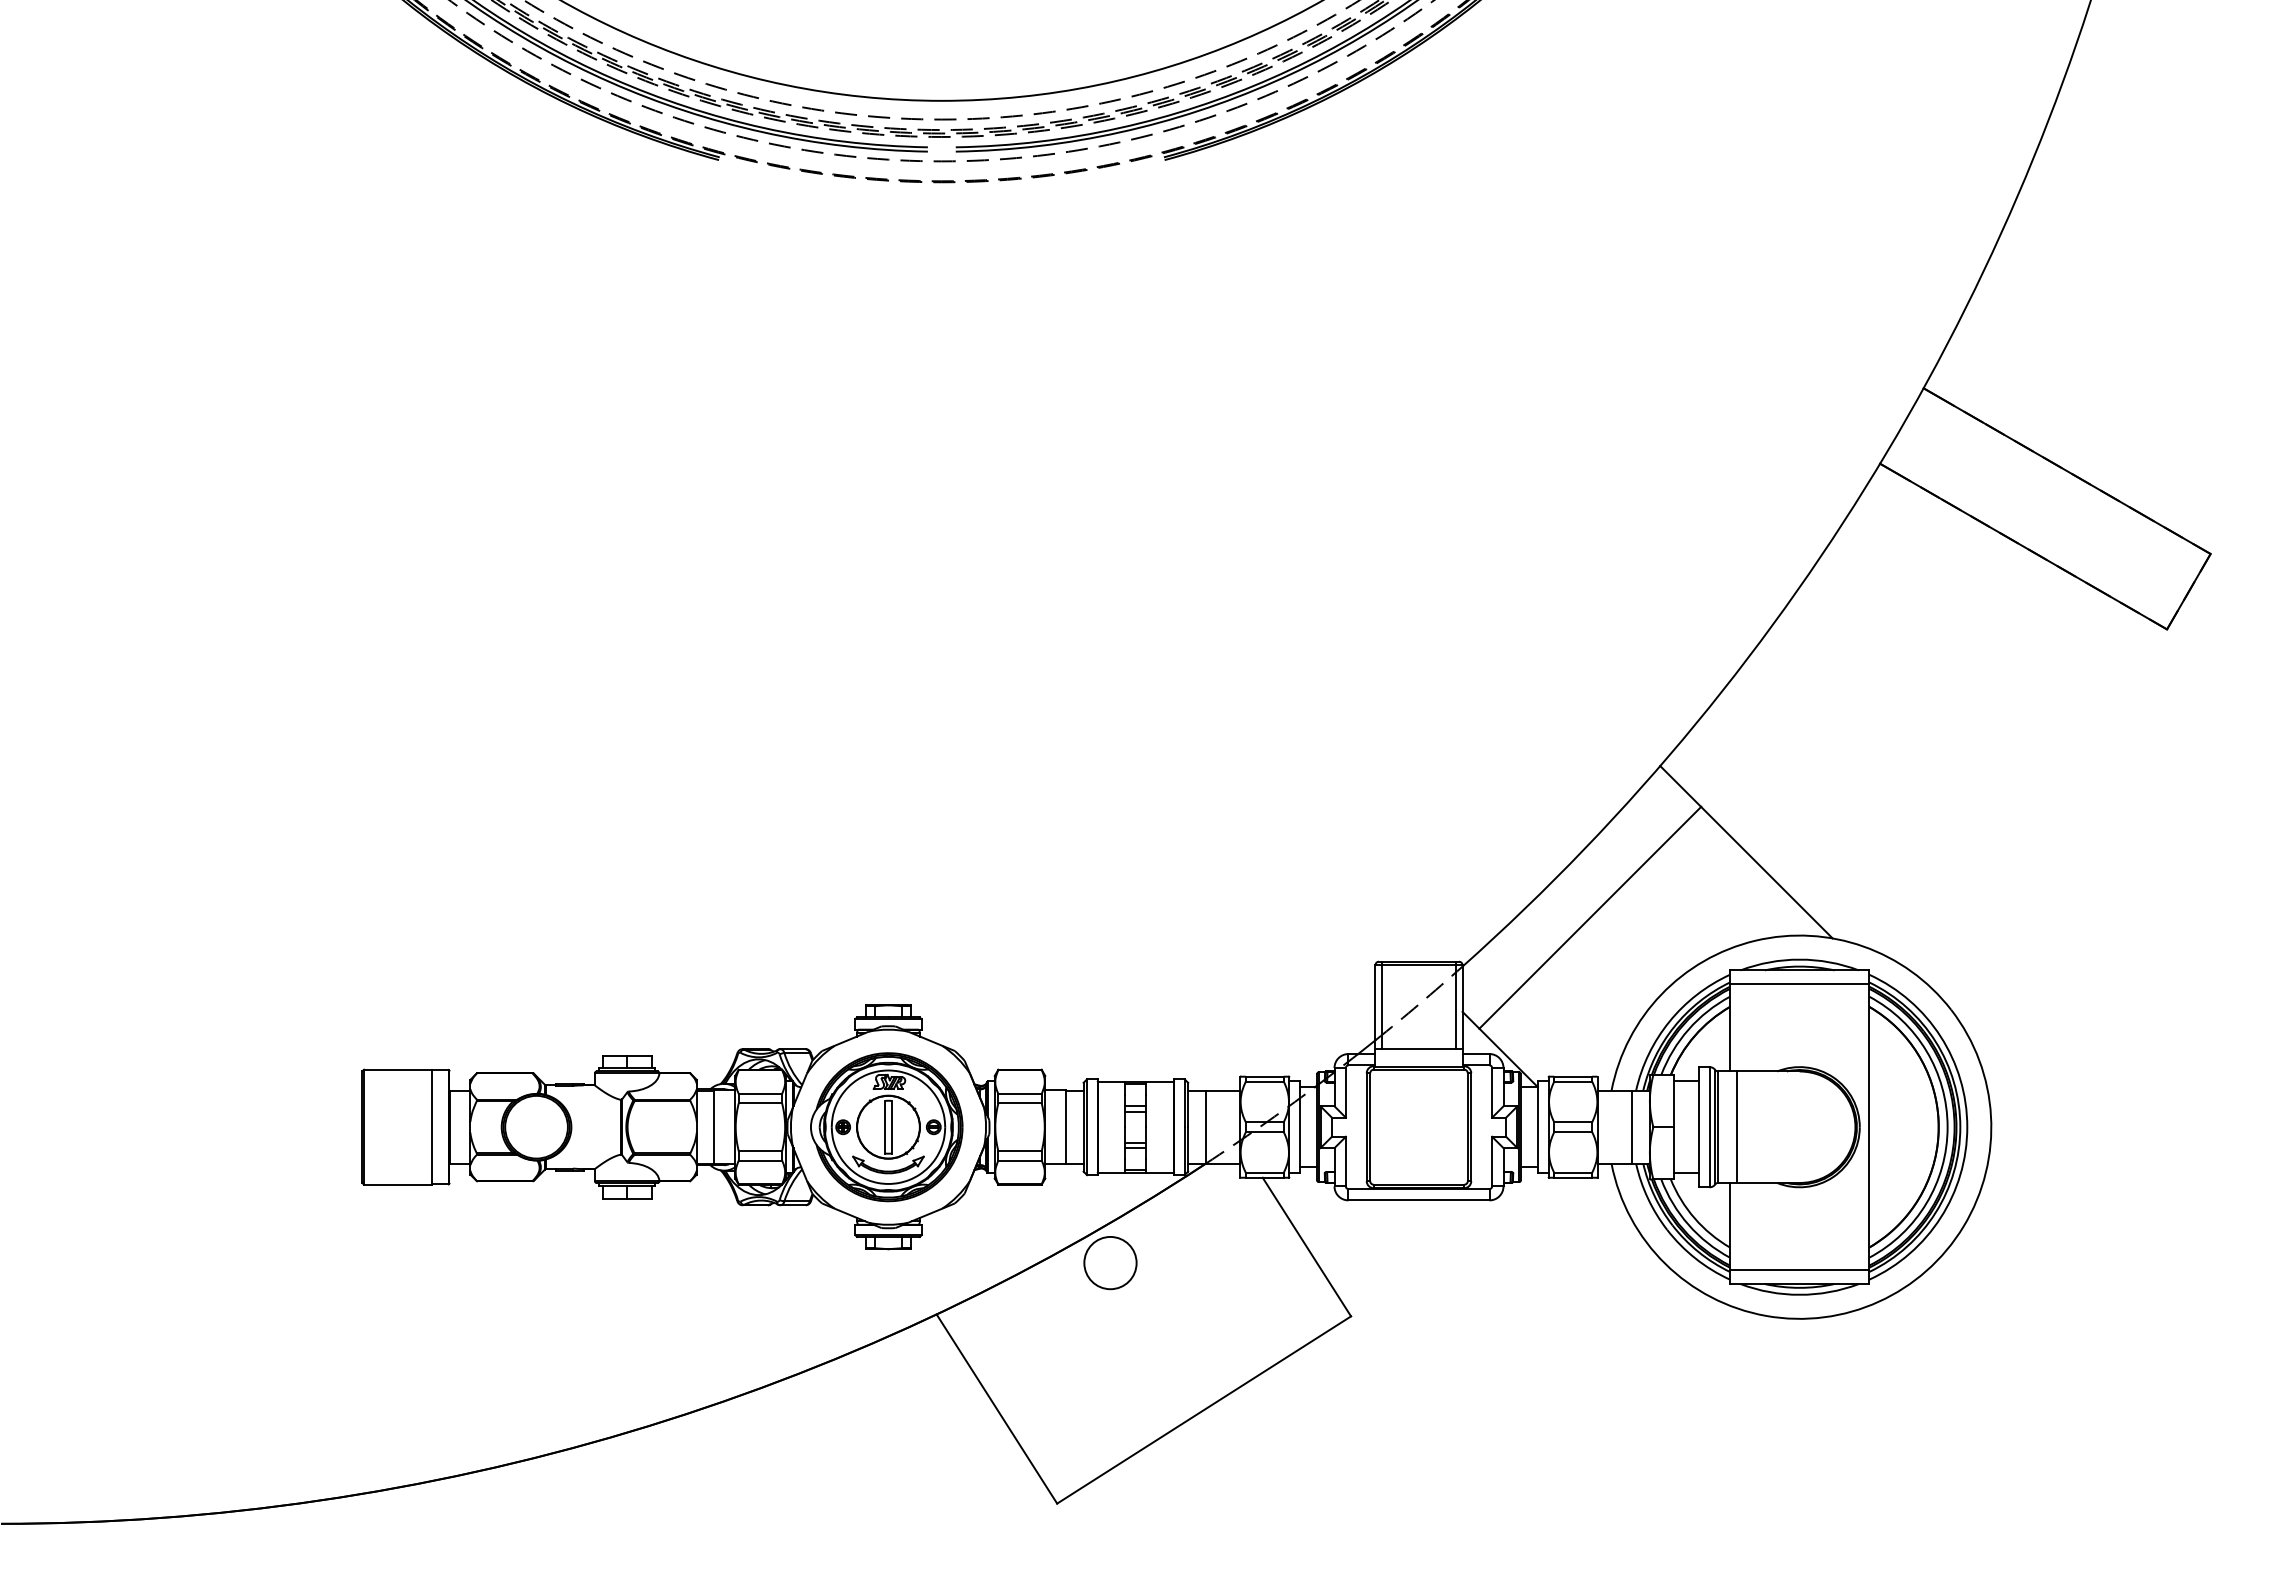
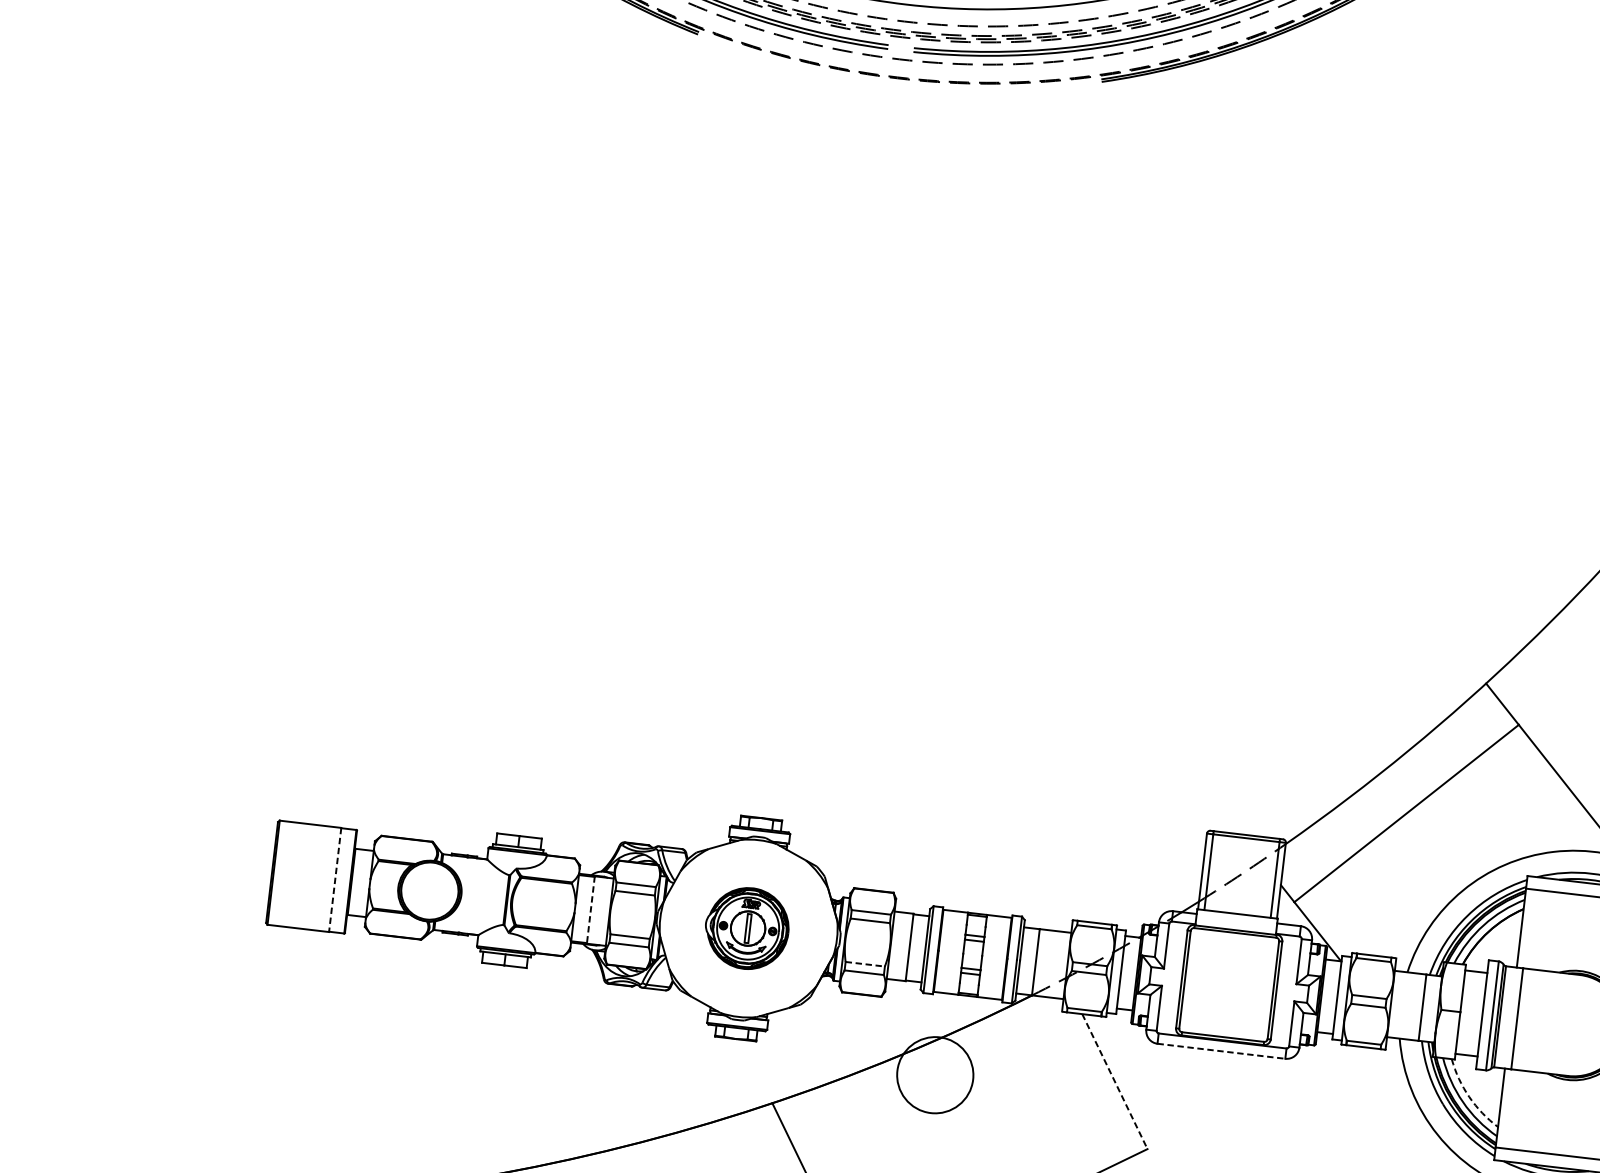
line: (432, 1127) -> (335, 880), solid -> dashed
line: (714, 1127) -> (591, 910), solid -> dashed
part: (886, 1127) -> (746, 928), size x0.6
line: (1020, 1151) -> (865, 964), solid -> dashed
line: (1419, 1200) -> (1221, 1051), solid -> dashed
arc: (1694, 1218) -> (1469, 1096), solid -> dashed
line: (1307, 1247) -> (1115, 1082), solid -> dashed
circle: (1110, 1262) -> (935, 1074), size x1.6

